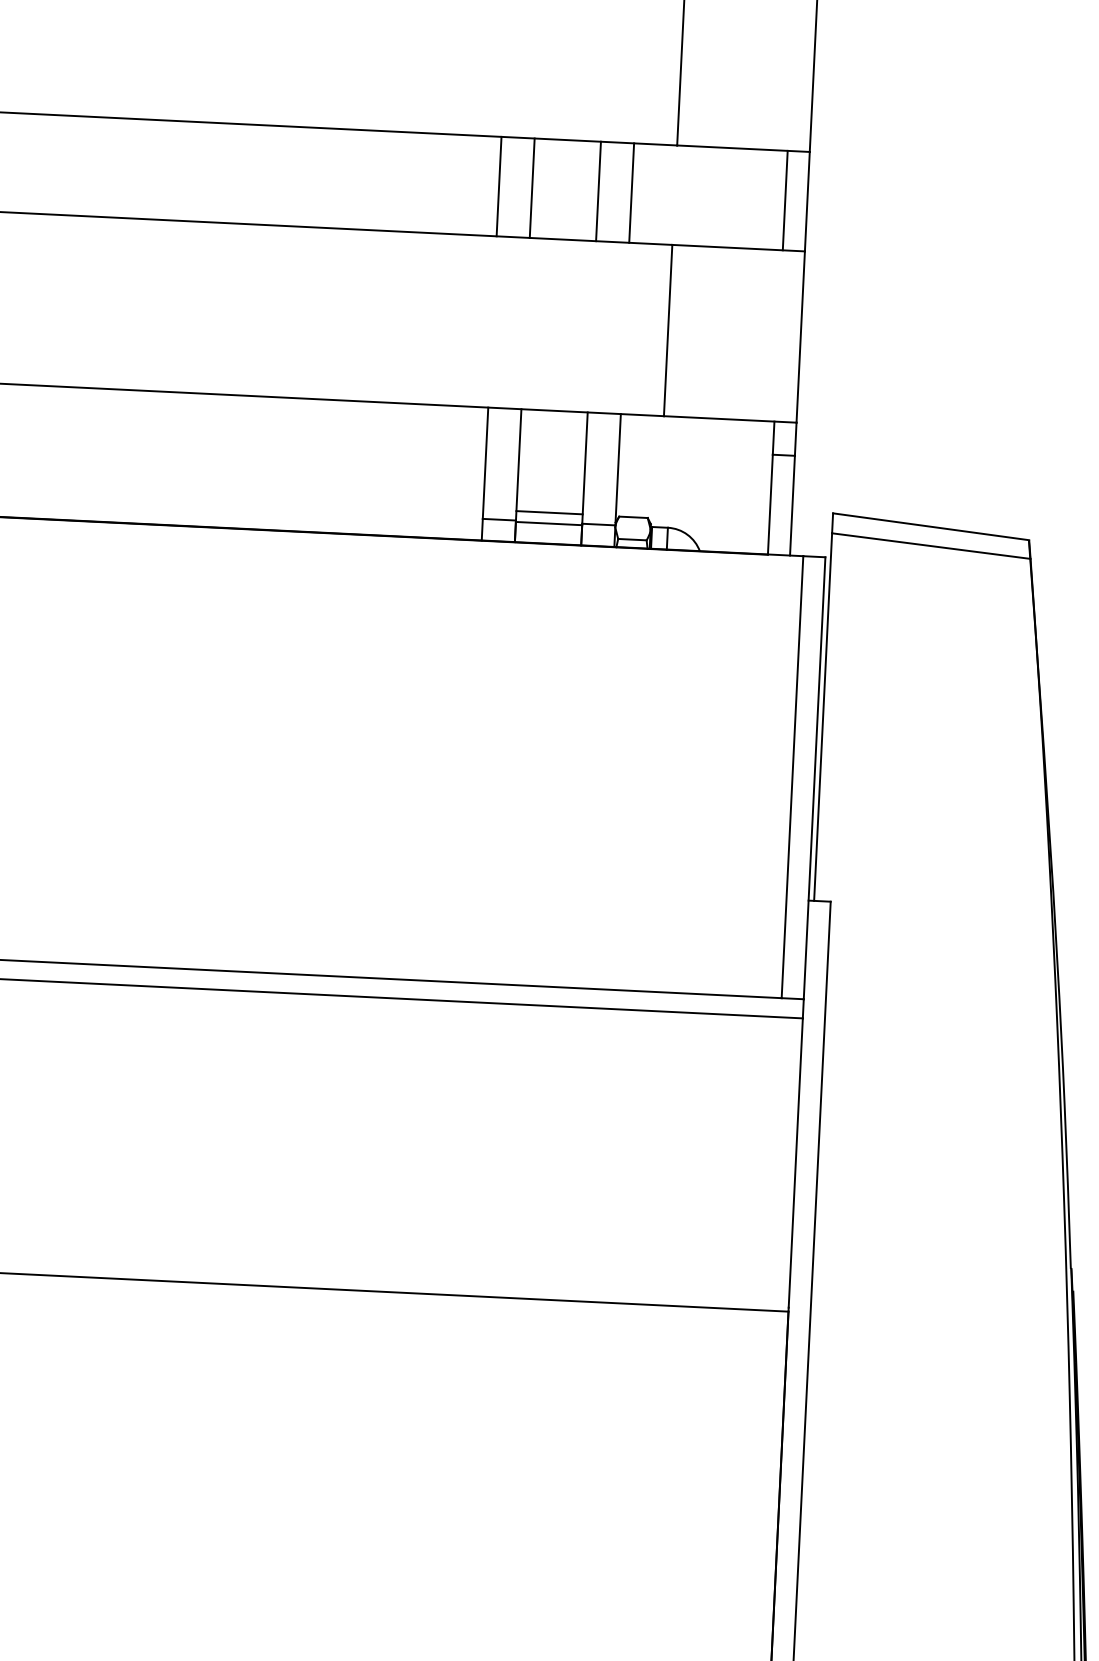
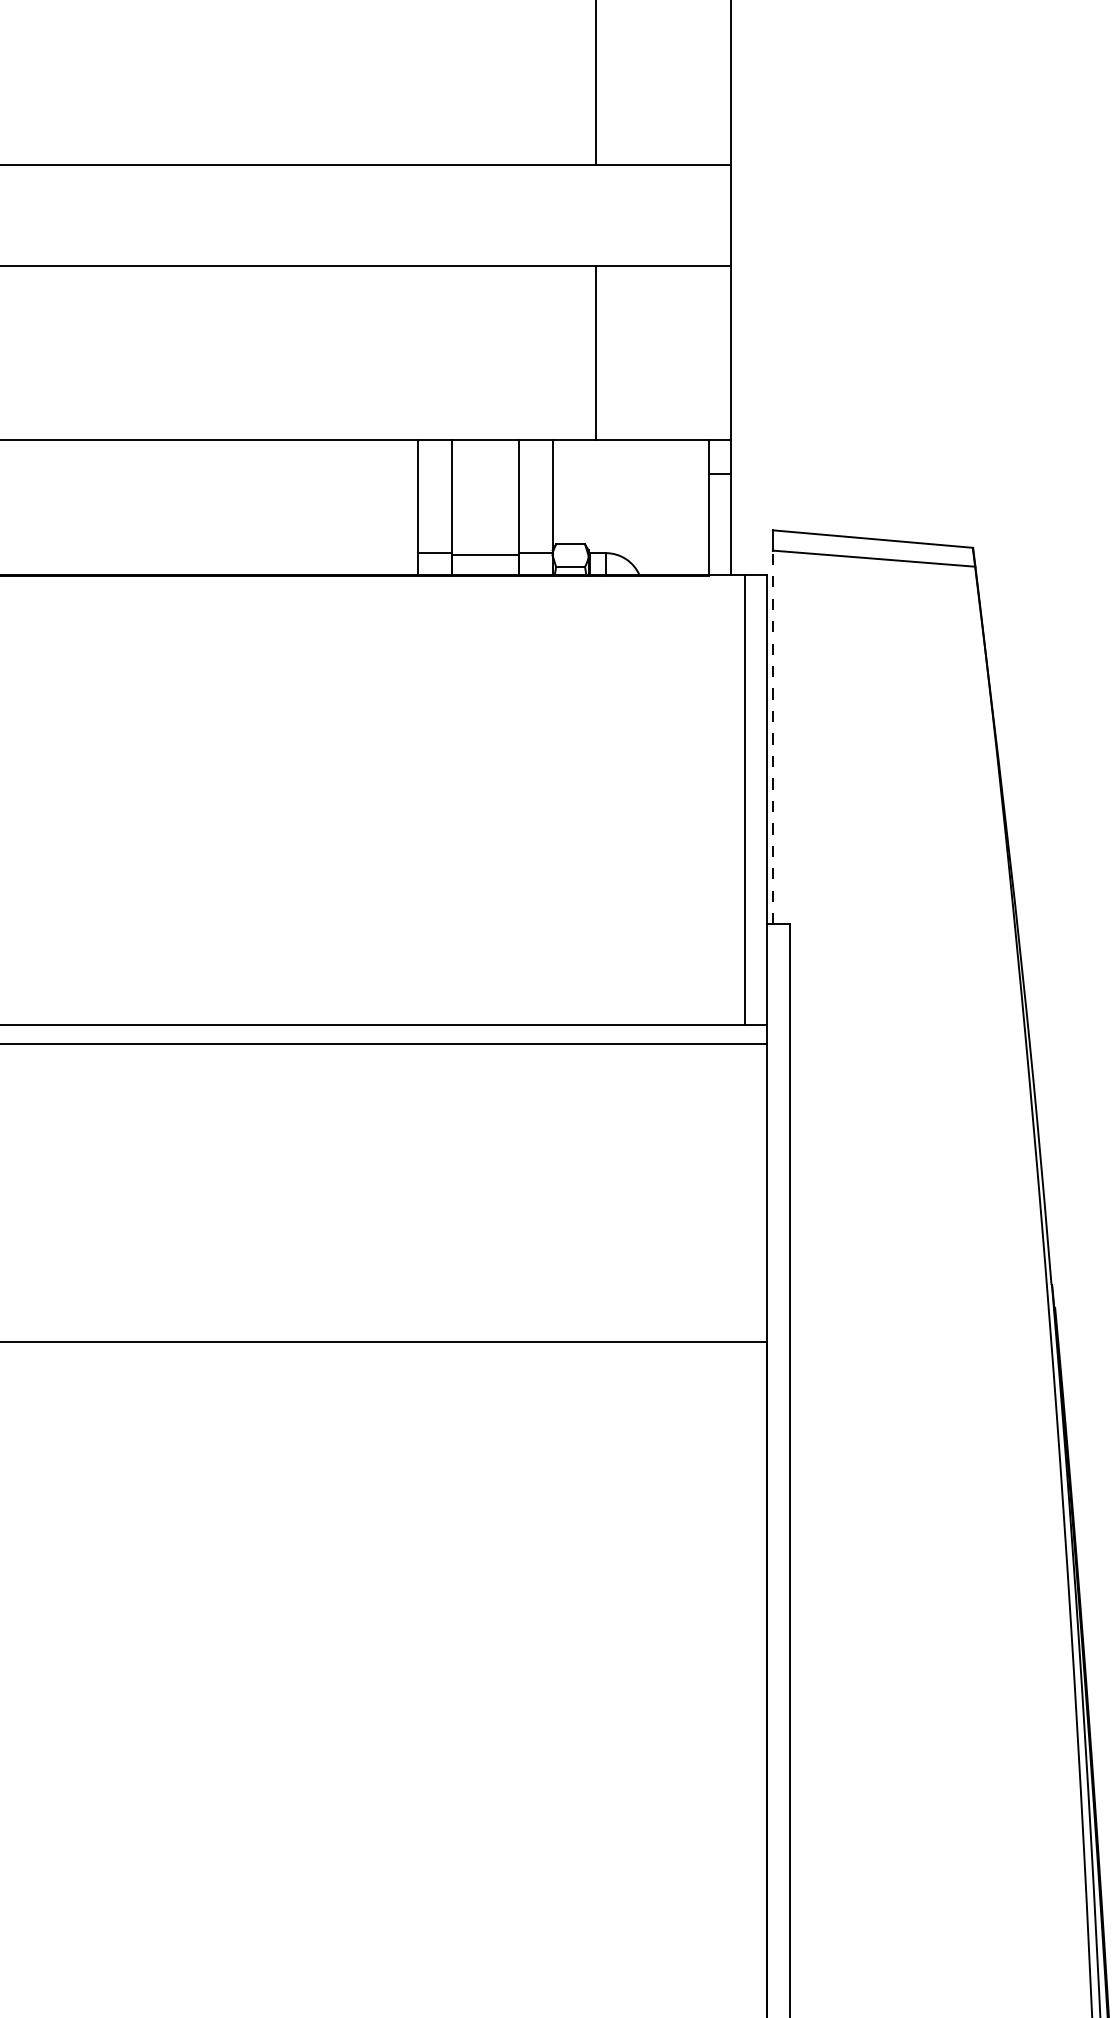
line: (498, 186) -> (417, 215), removed
line: (532, 188) -> (451, 215), removed
line: (598, 191) -> (518, 215), removed
line: (631, 193) -> (552, 215), removed
line: (784, 200) -> (708, 215), removed
line: (548, 512) -> (484, 543), removed
line: (822, 717) -> (772, 737), solid -> dashed

